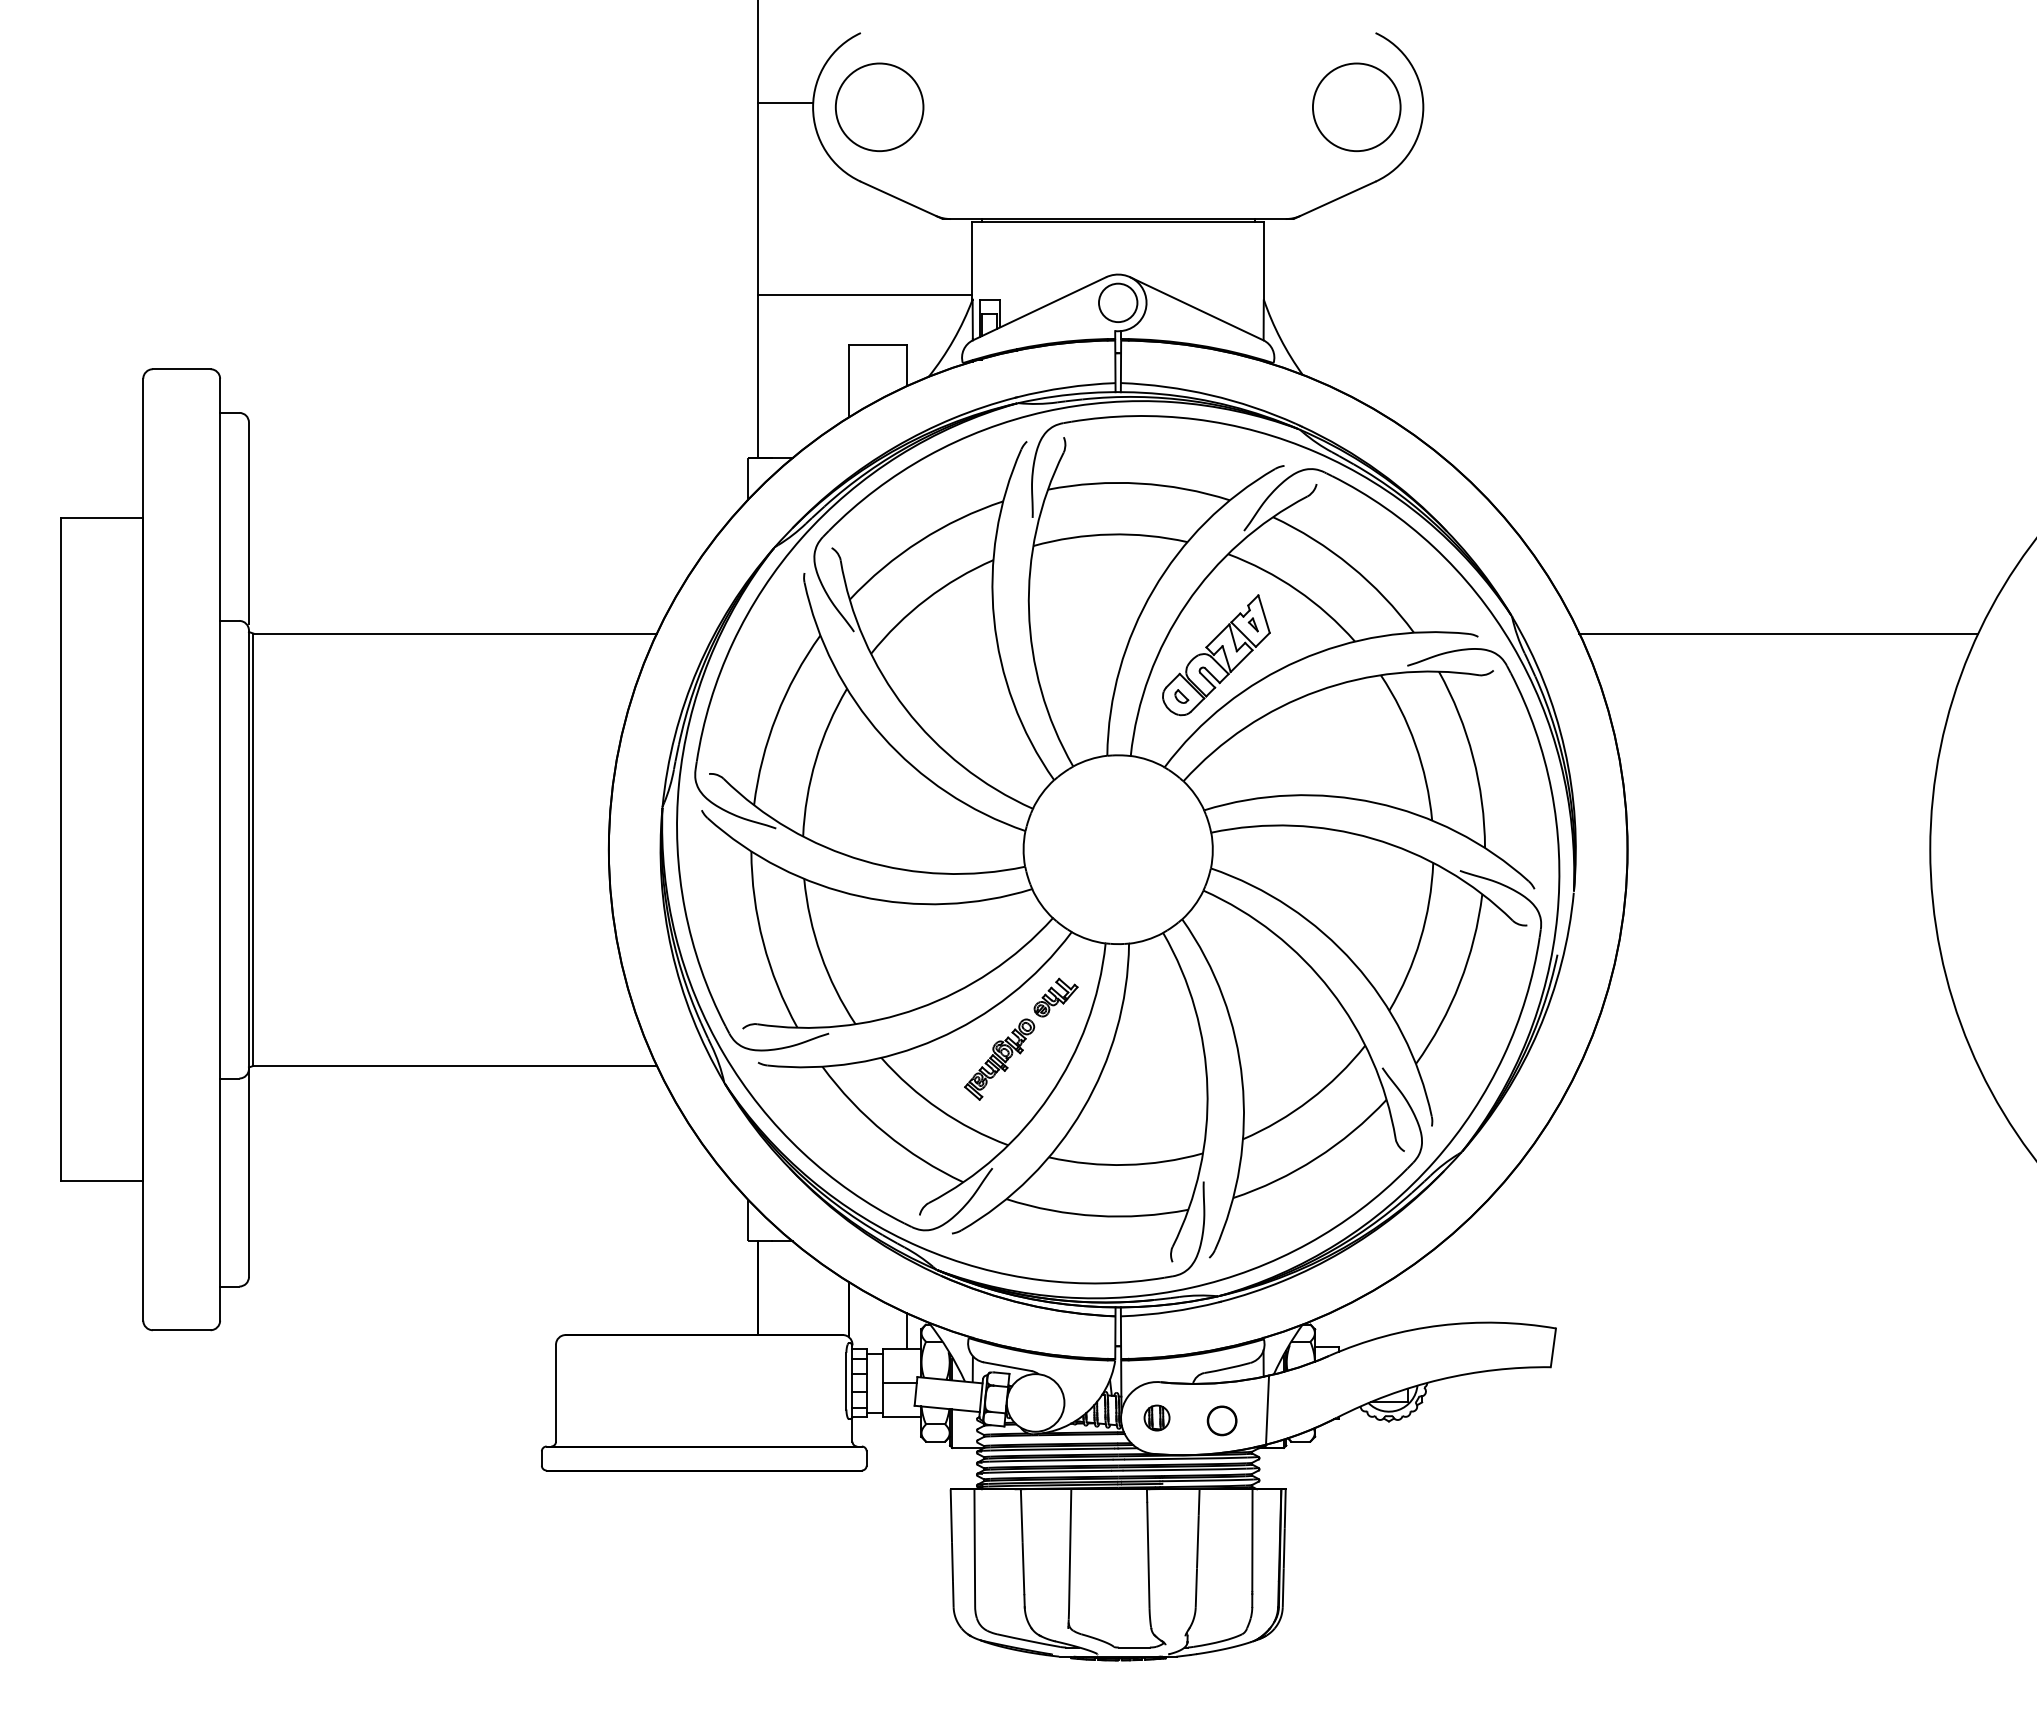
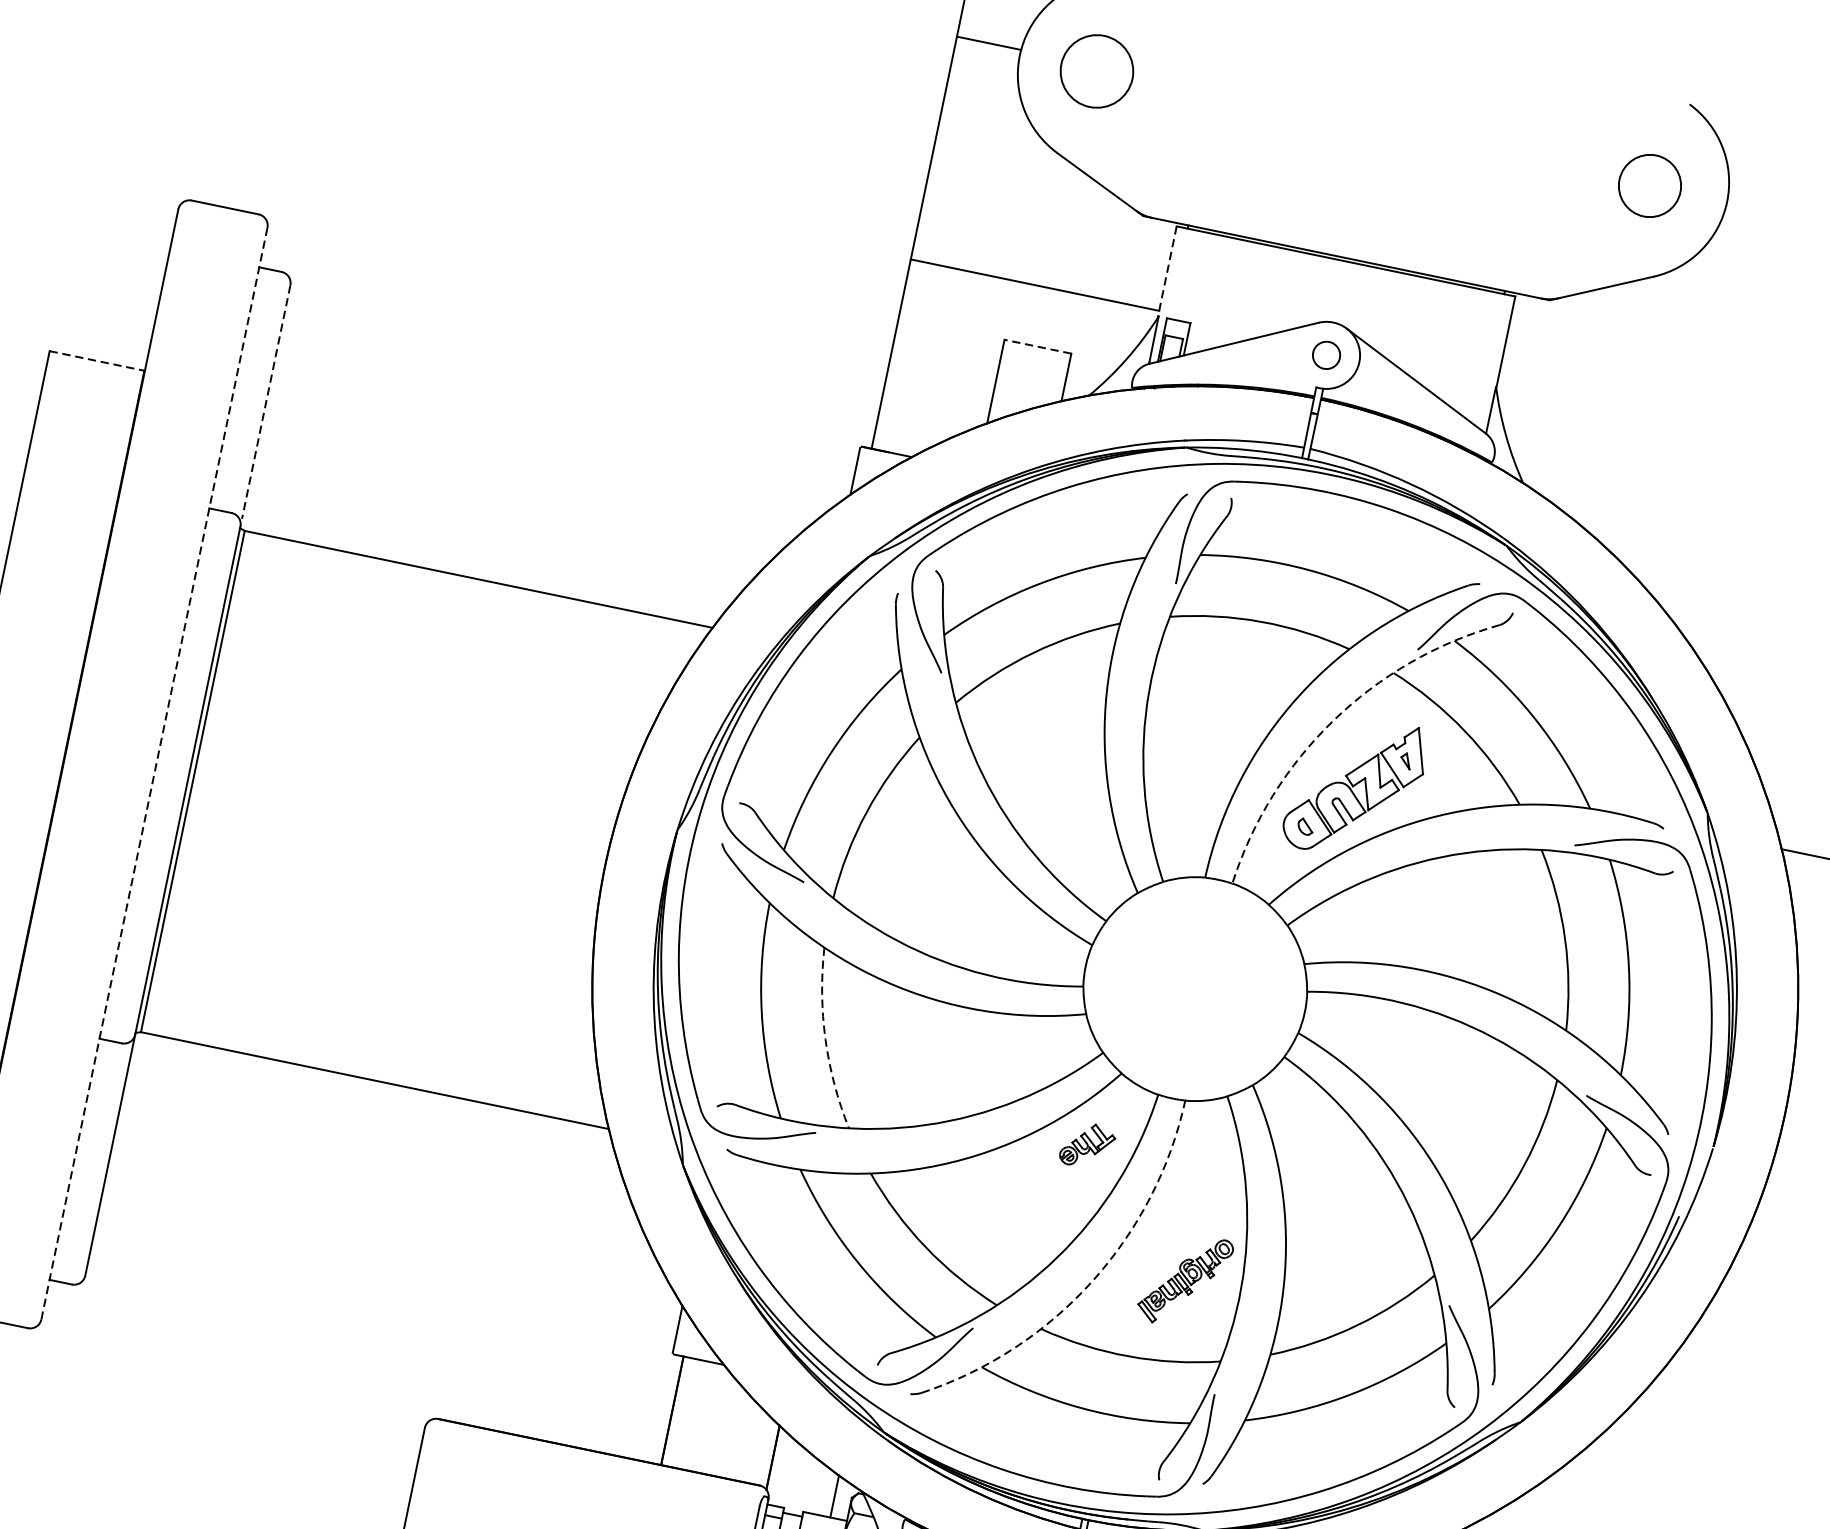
circle: (879, 107) -> (1096, 71), size x0.7
circle: (1356, 107) -> (1649, 186), size x0.6
line: (972, 260) -> (1167, 271), solid -> dashed
circle: (1117, 302) -> (1325, 354), size x0.6
line: (877, 345) -> (1037, 346), solid -> dashed
line: (101, 518) -> (96, 361), solid -> dashed
line: (248, 523) -> (265, 402), solid -> dashed
arc: (1186, 603) -> (1333, 720), solid -> dashed
line: (220, 849) -> (154, 773), solid -> dashed
arc: (820, 954) -> (825, 1039), solid -> dashed
part: (999, 1059) -> (1184, 1280), moved
arc: (1083, 1109) -> (1092, 1281), solid -> dashed

